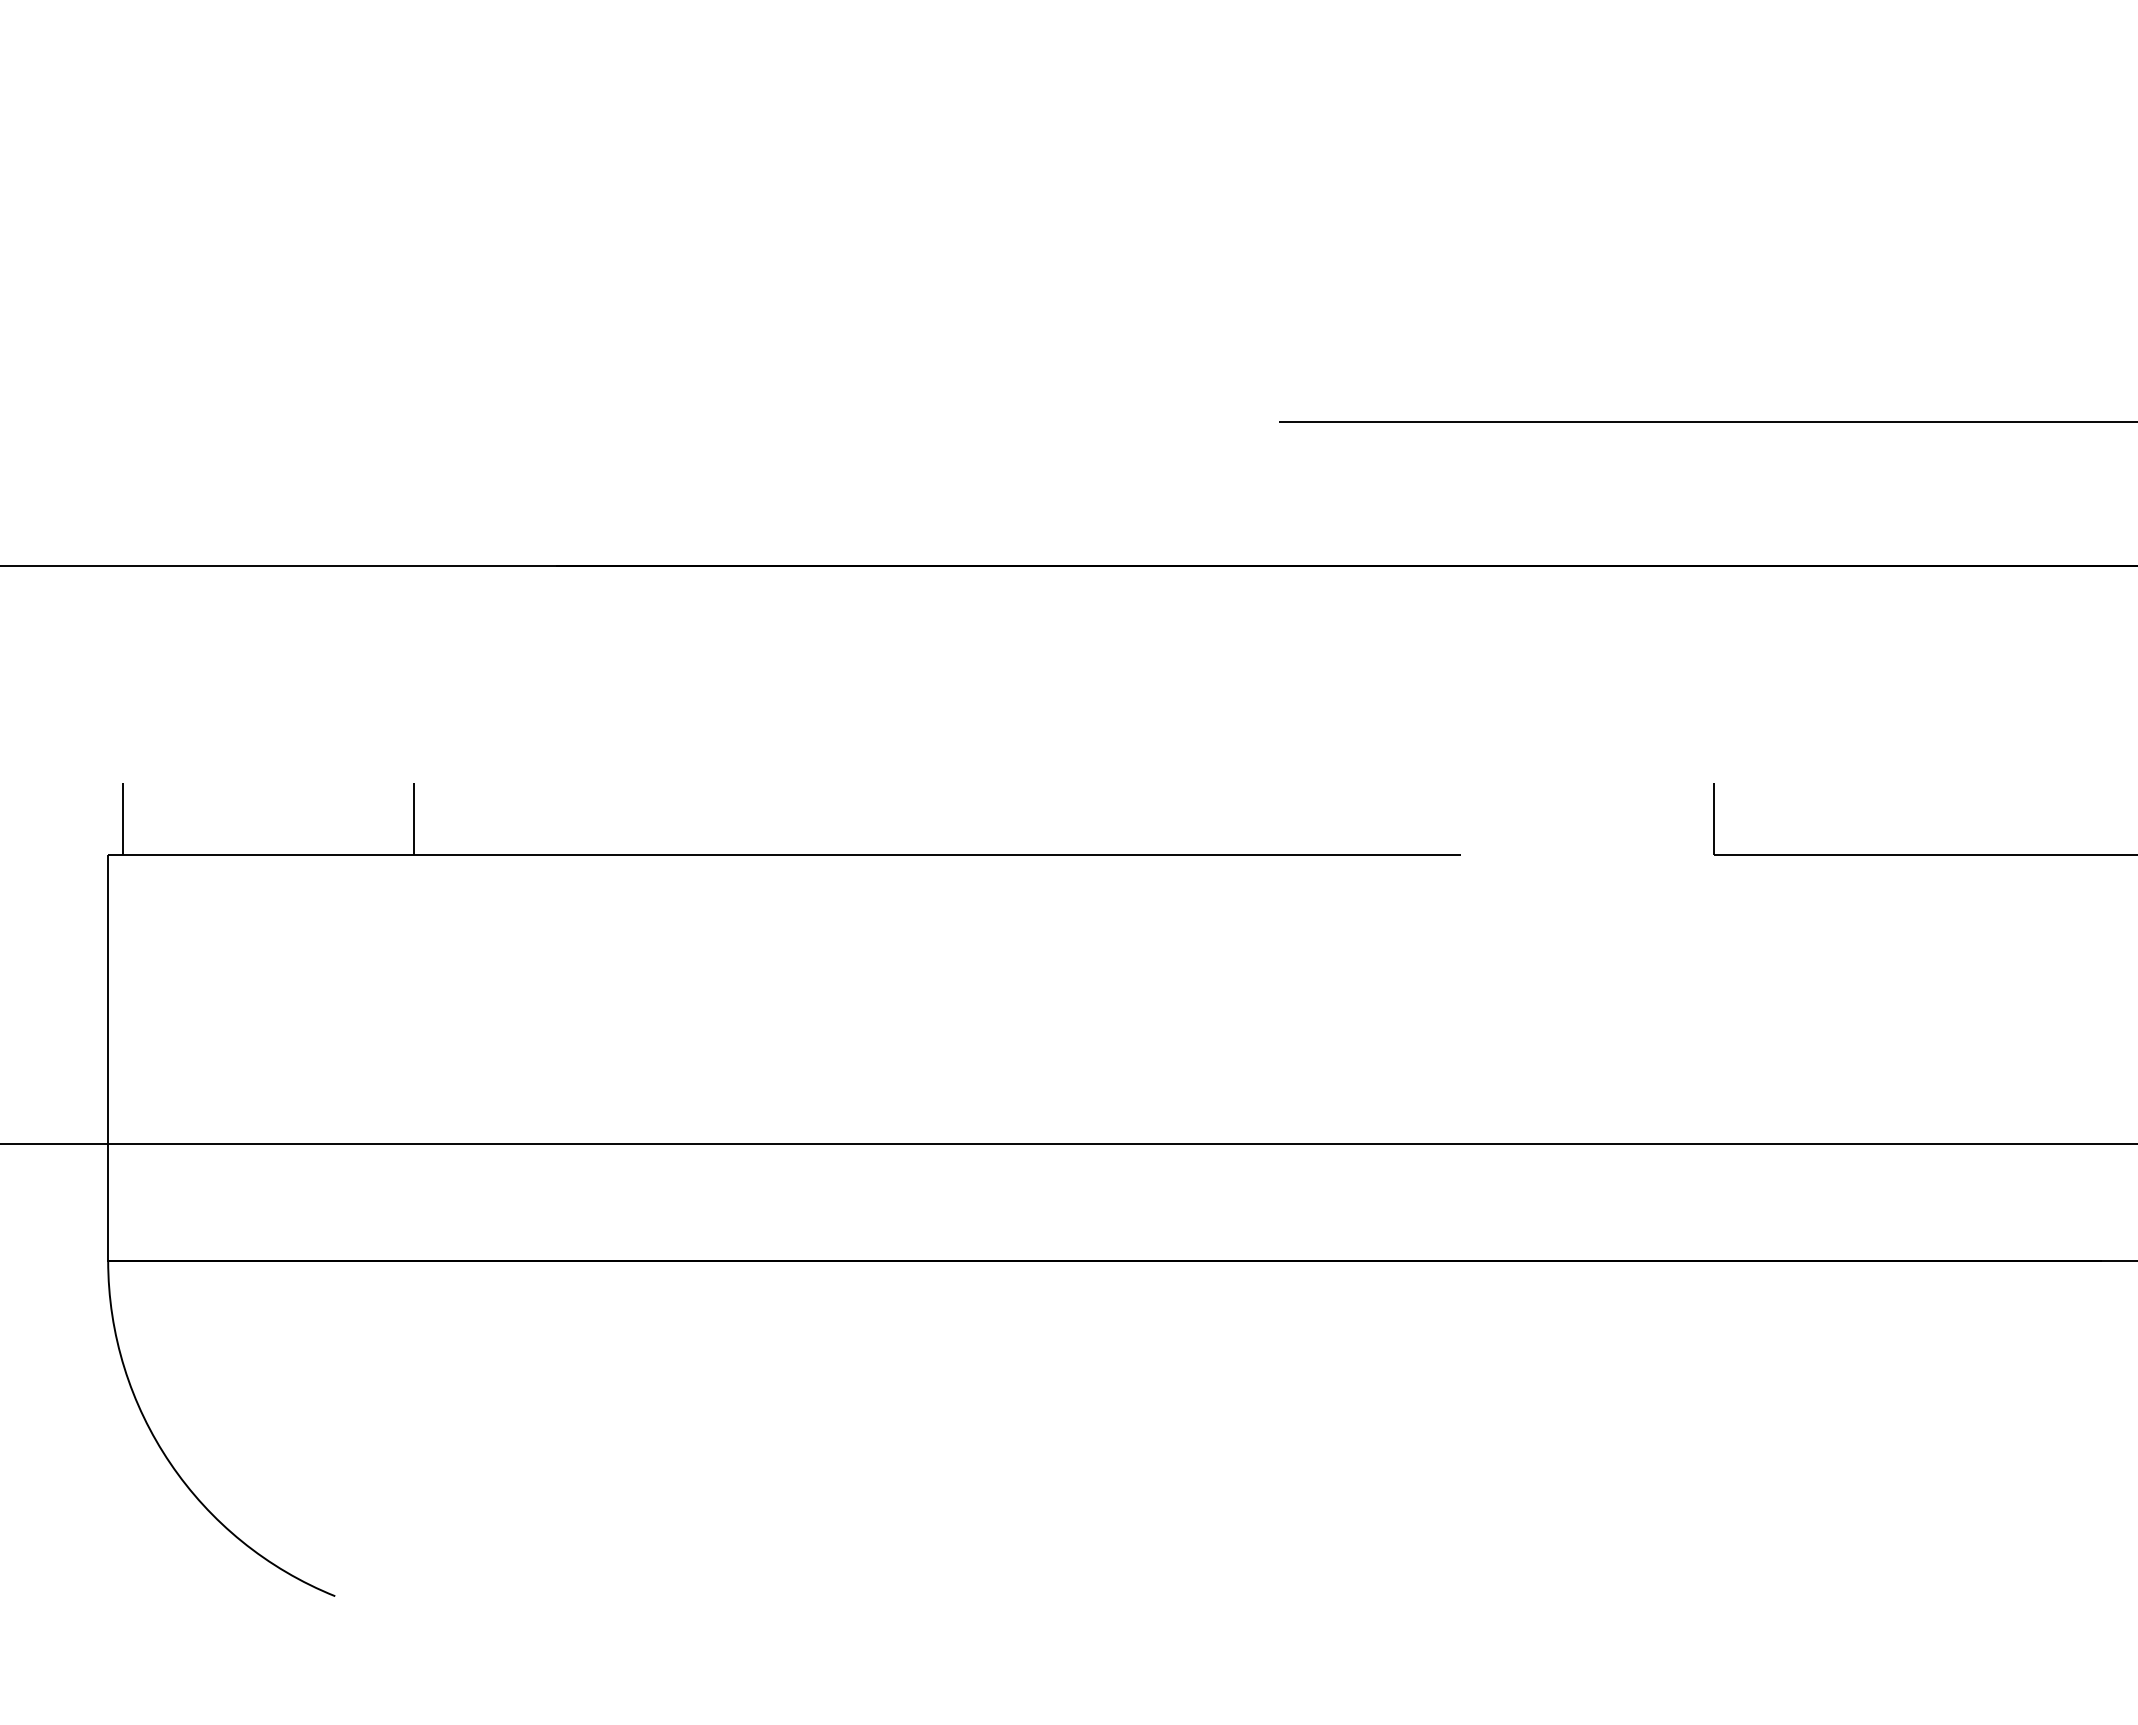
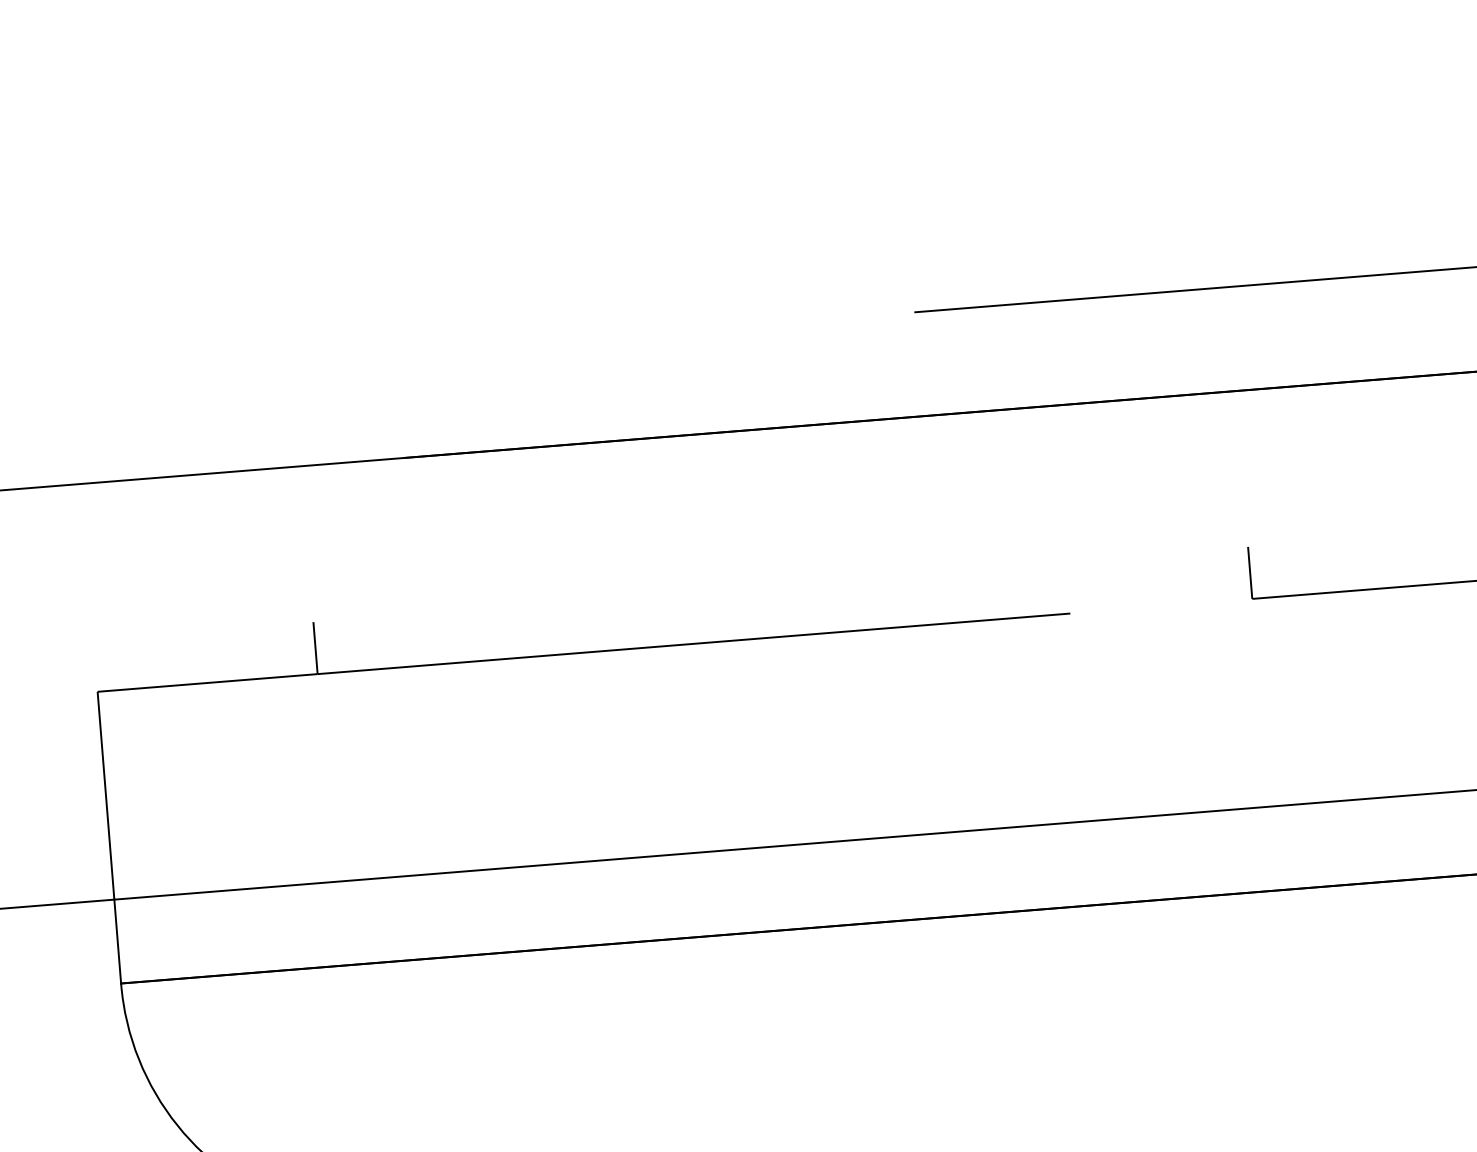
line: (122, 818) -> (105, 664), removed

